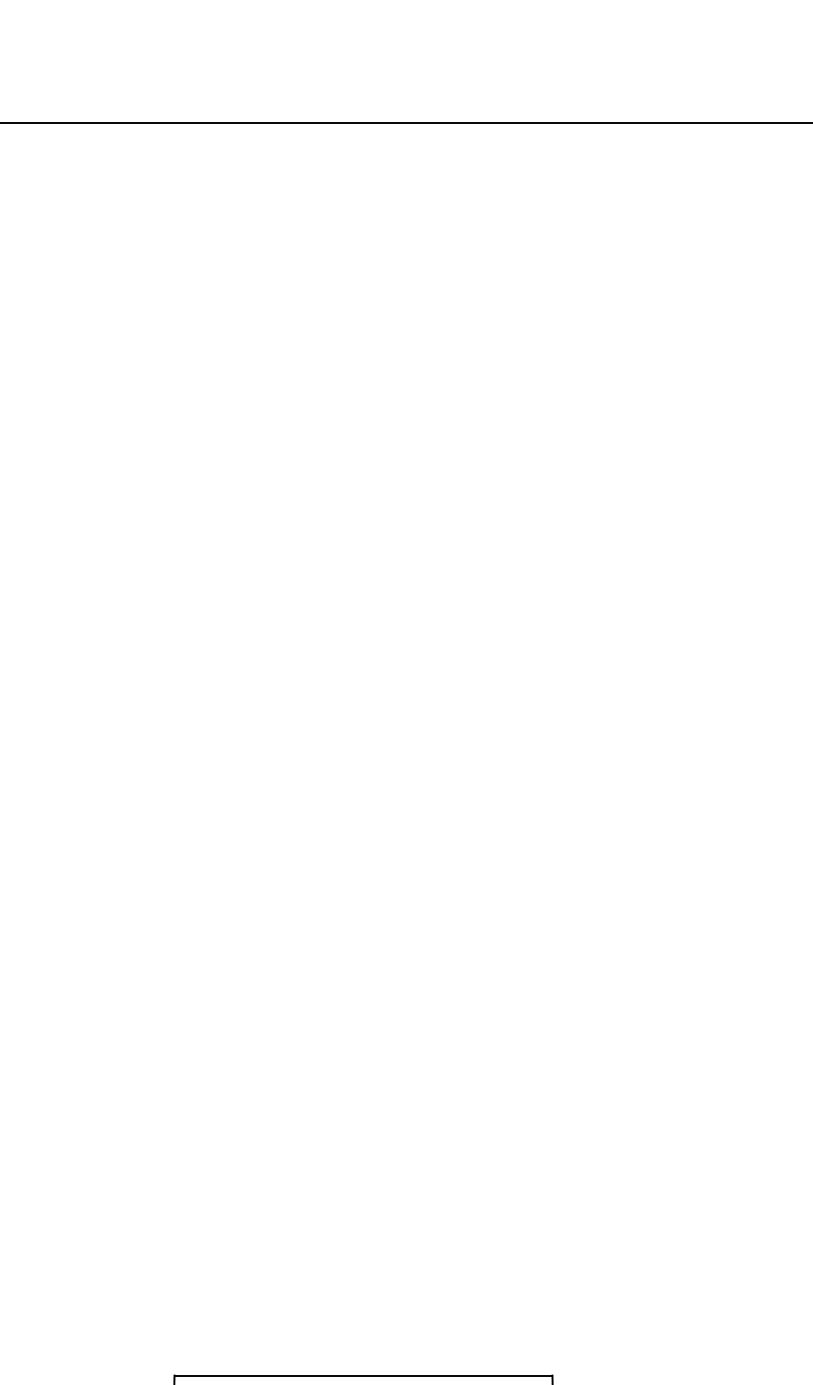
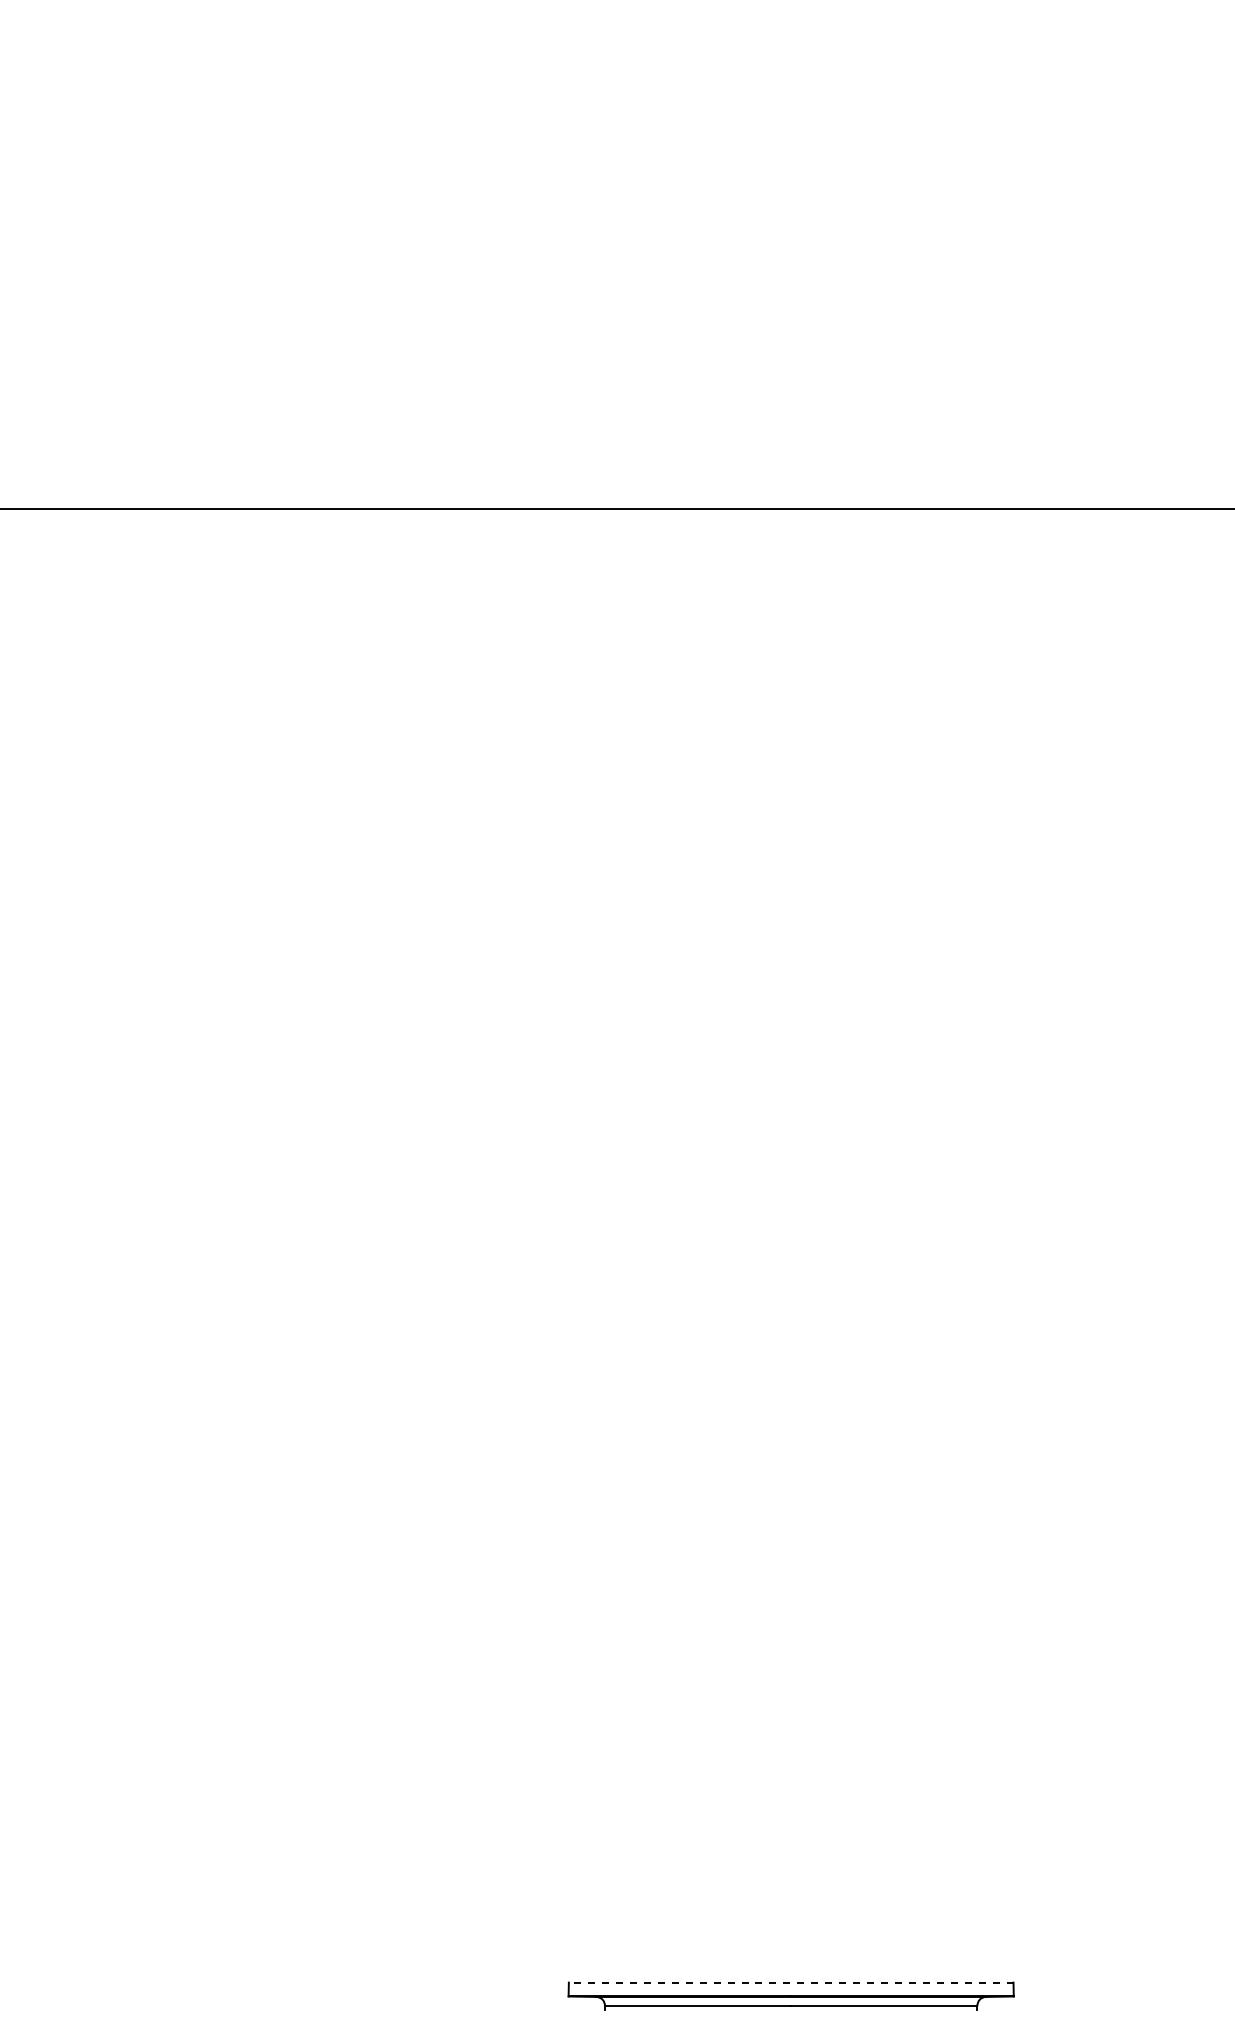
line: (362, 1375) -> (790, 1982), solid -> dashed

